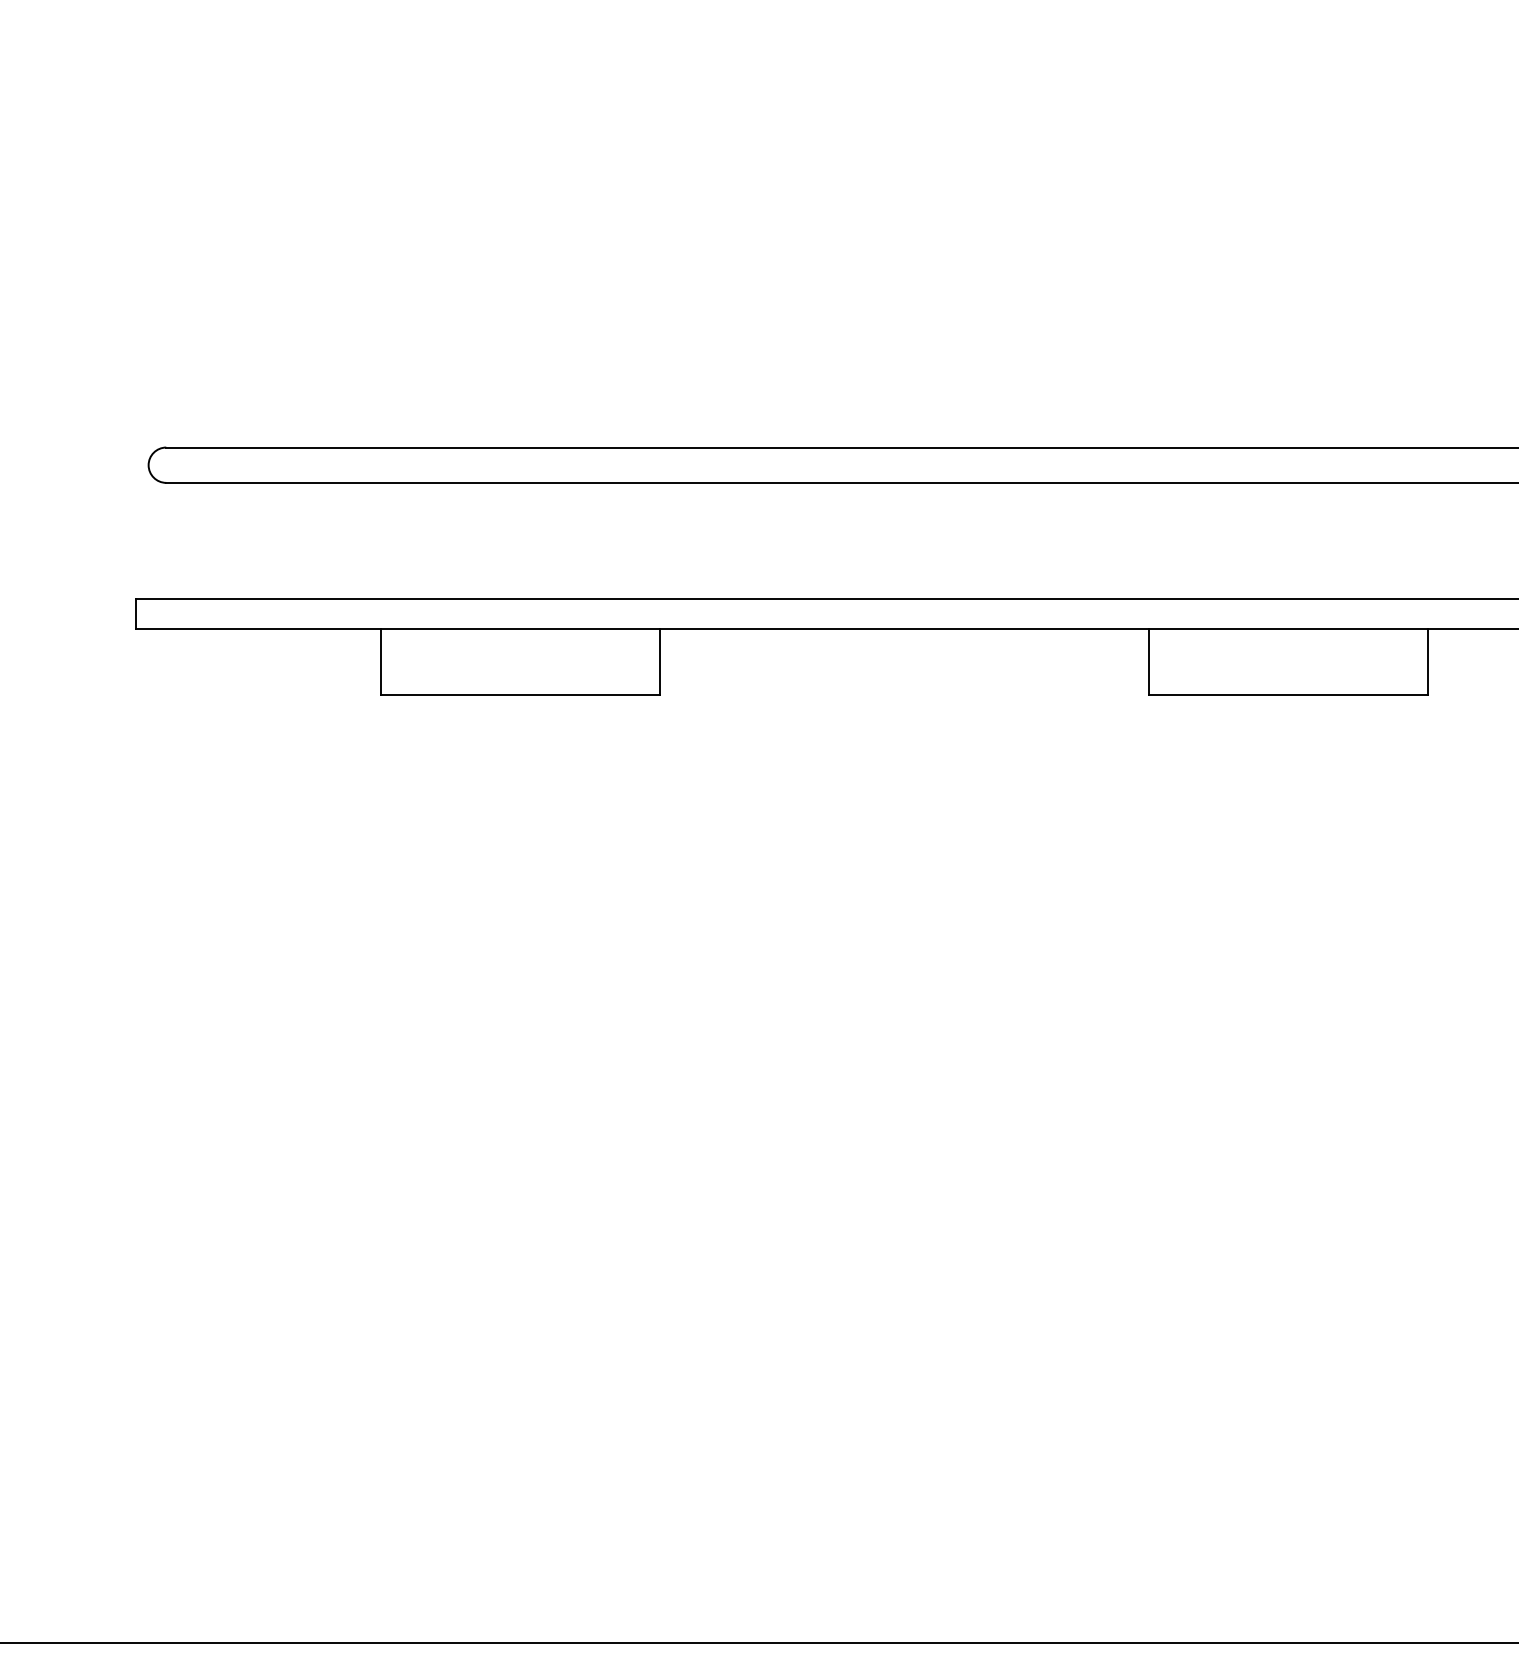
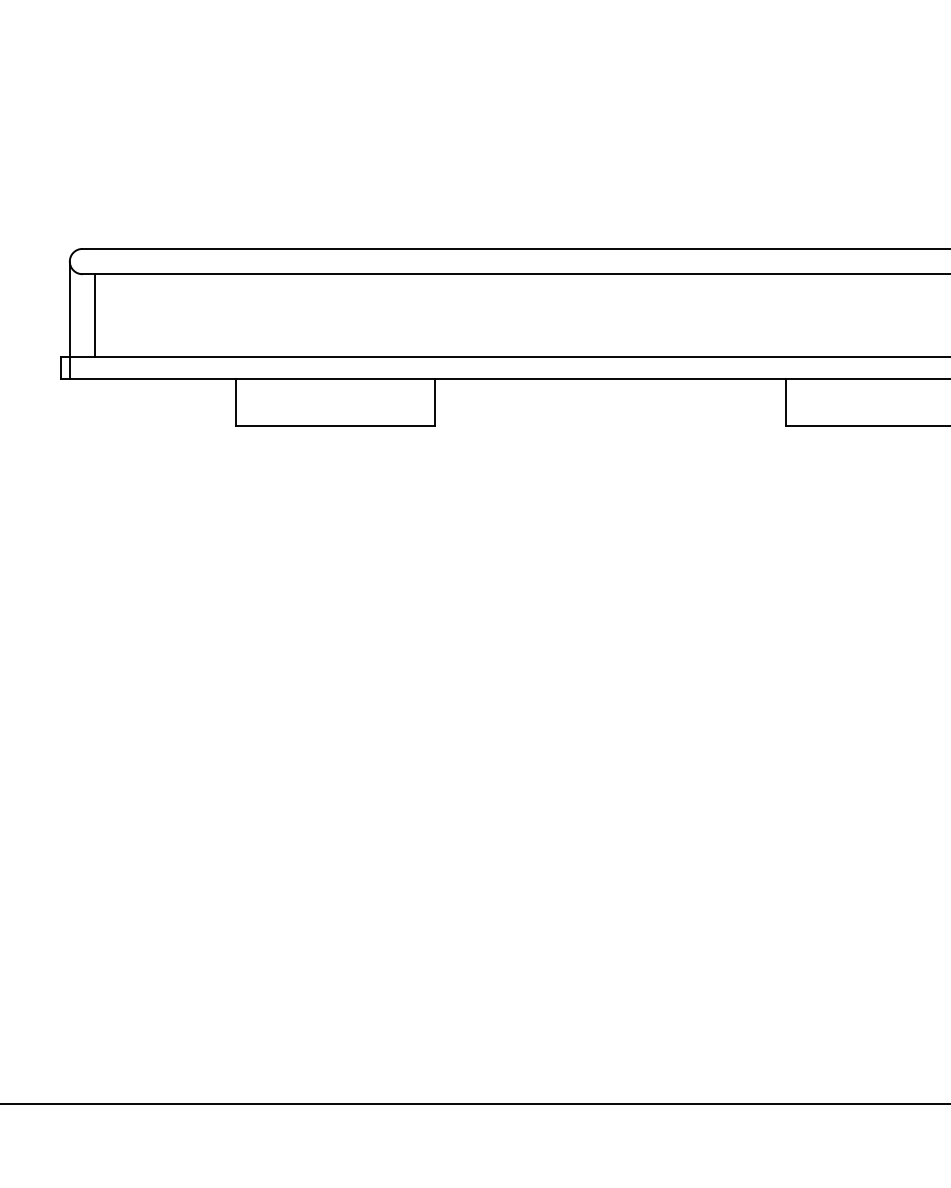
line: (183, 540) -> (94, 315), added
line: (148, 547) -> (69, 320), added

